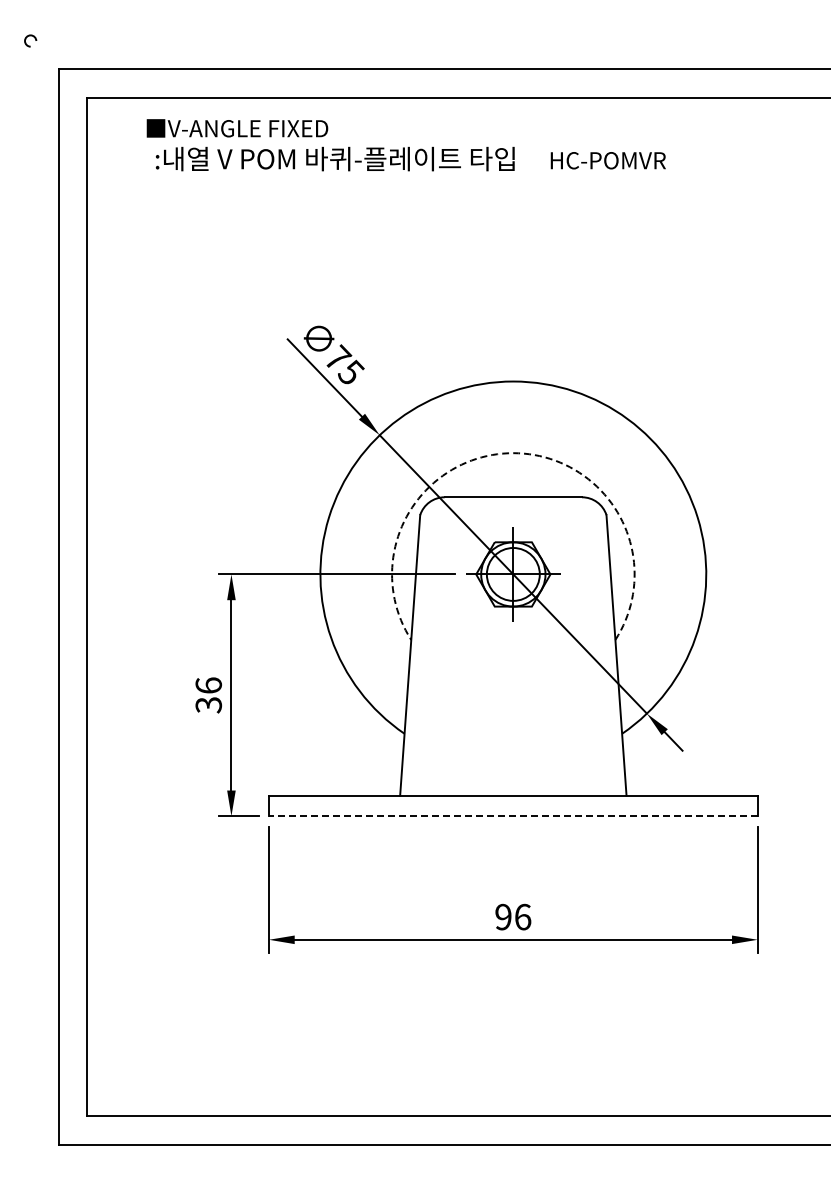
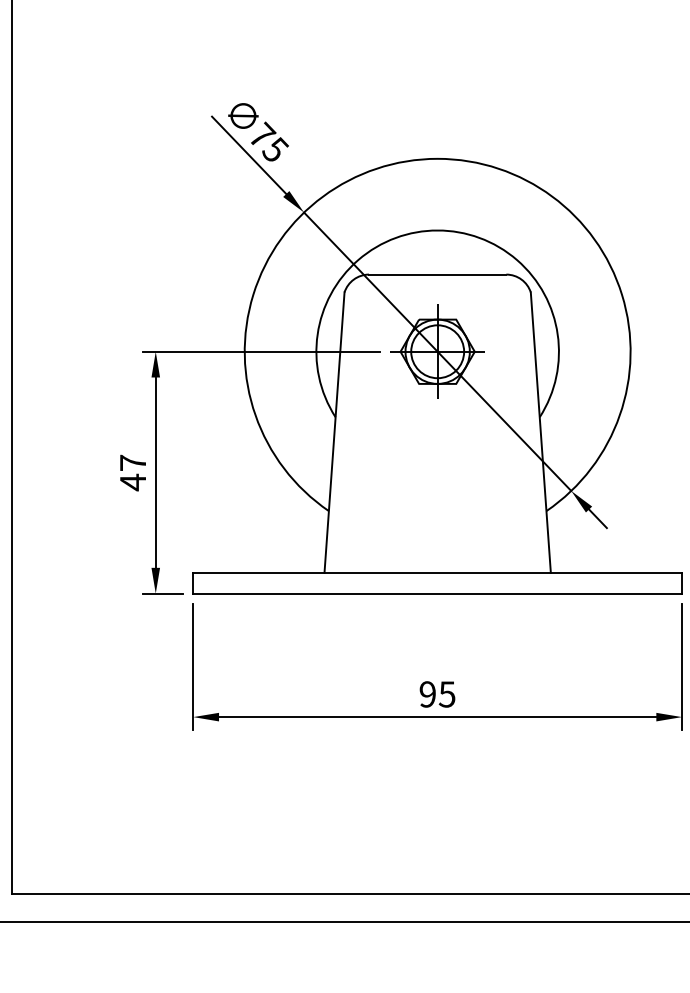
arc: (513, 453) -> (437, 230), dashed -> solid
text: (208, 695) -> (132, 472), 36 -> 47
line: (512, 816) -> (436, 593), dashed -> solid
text: (522, 916) -> (446, 693), 96 -> 95

